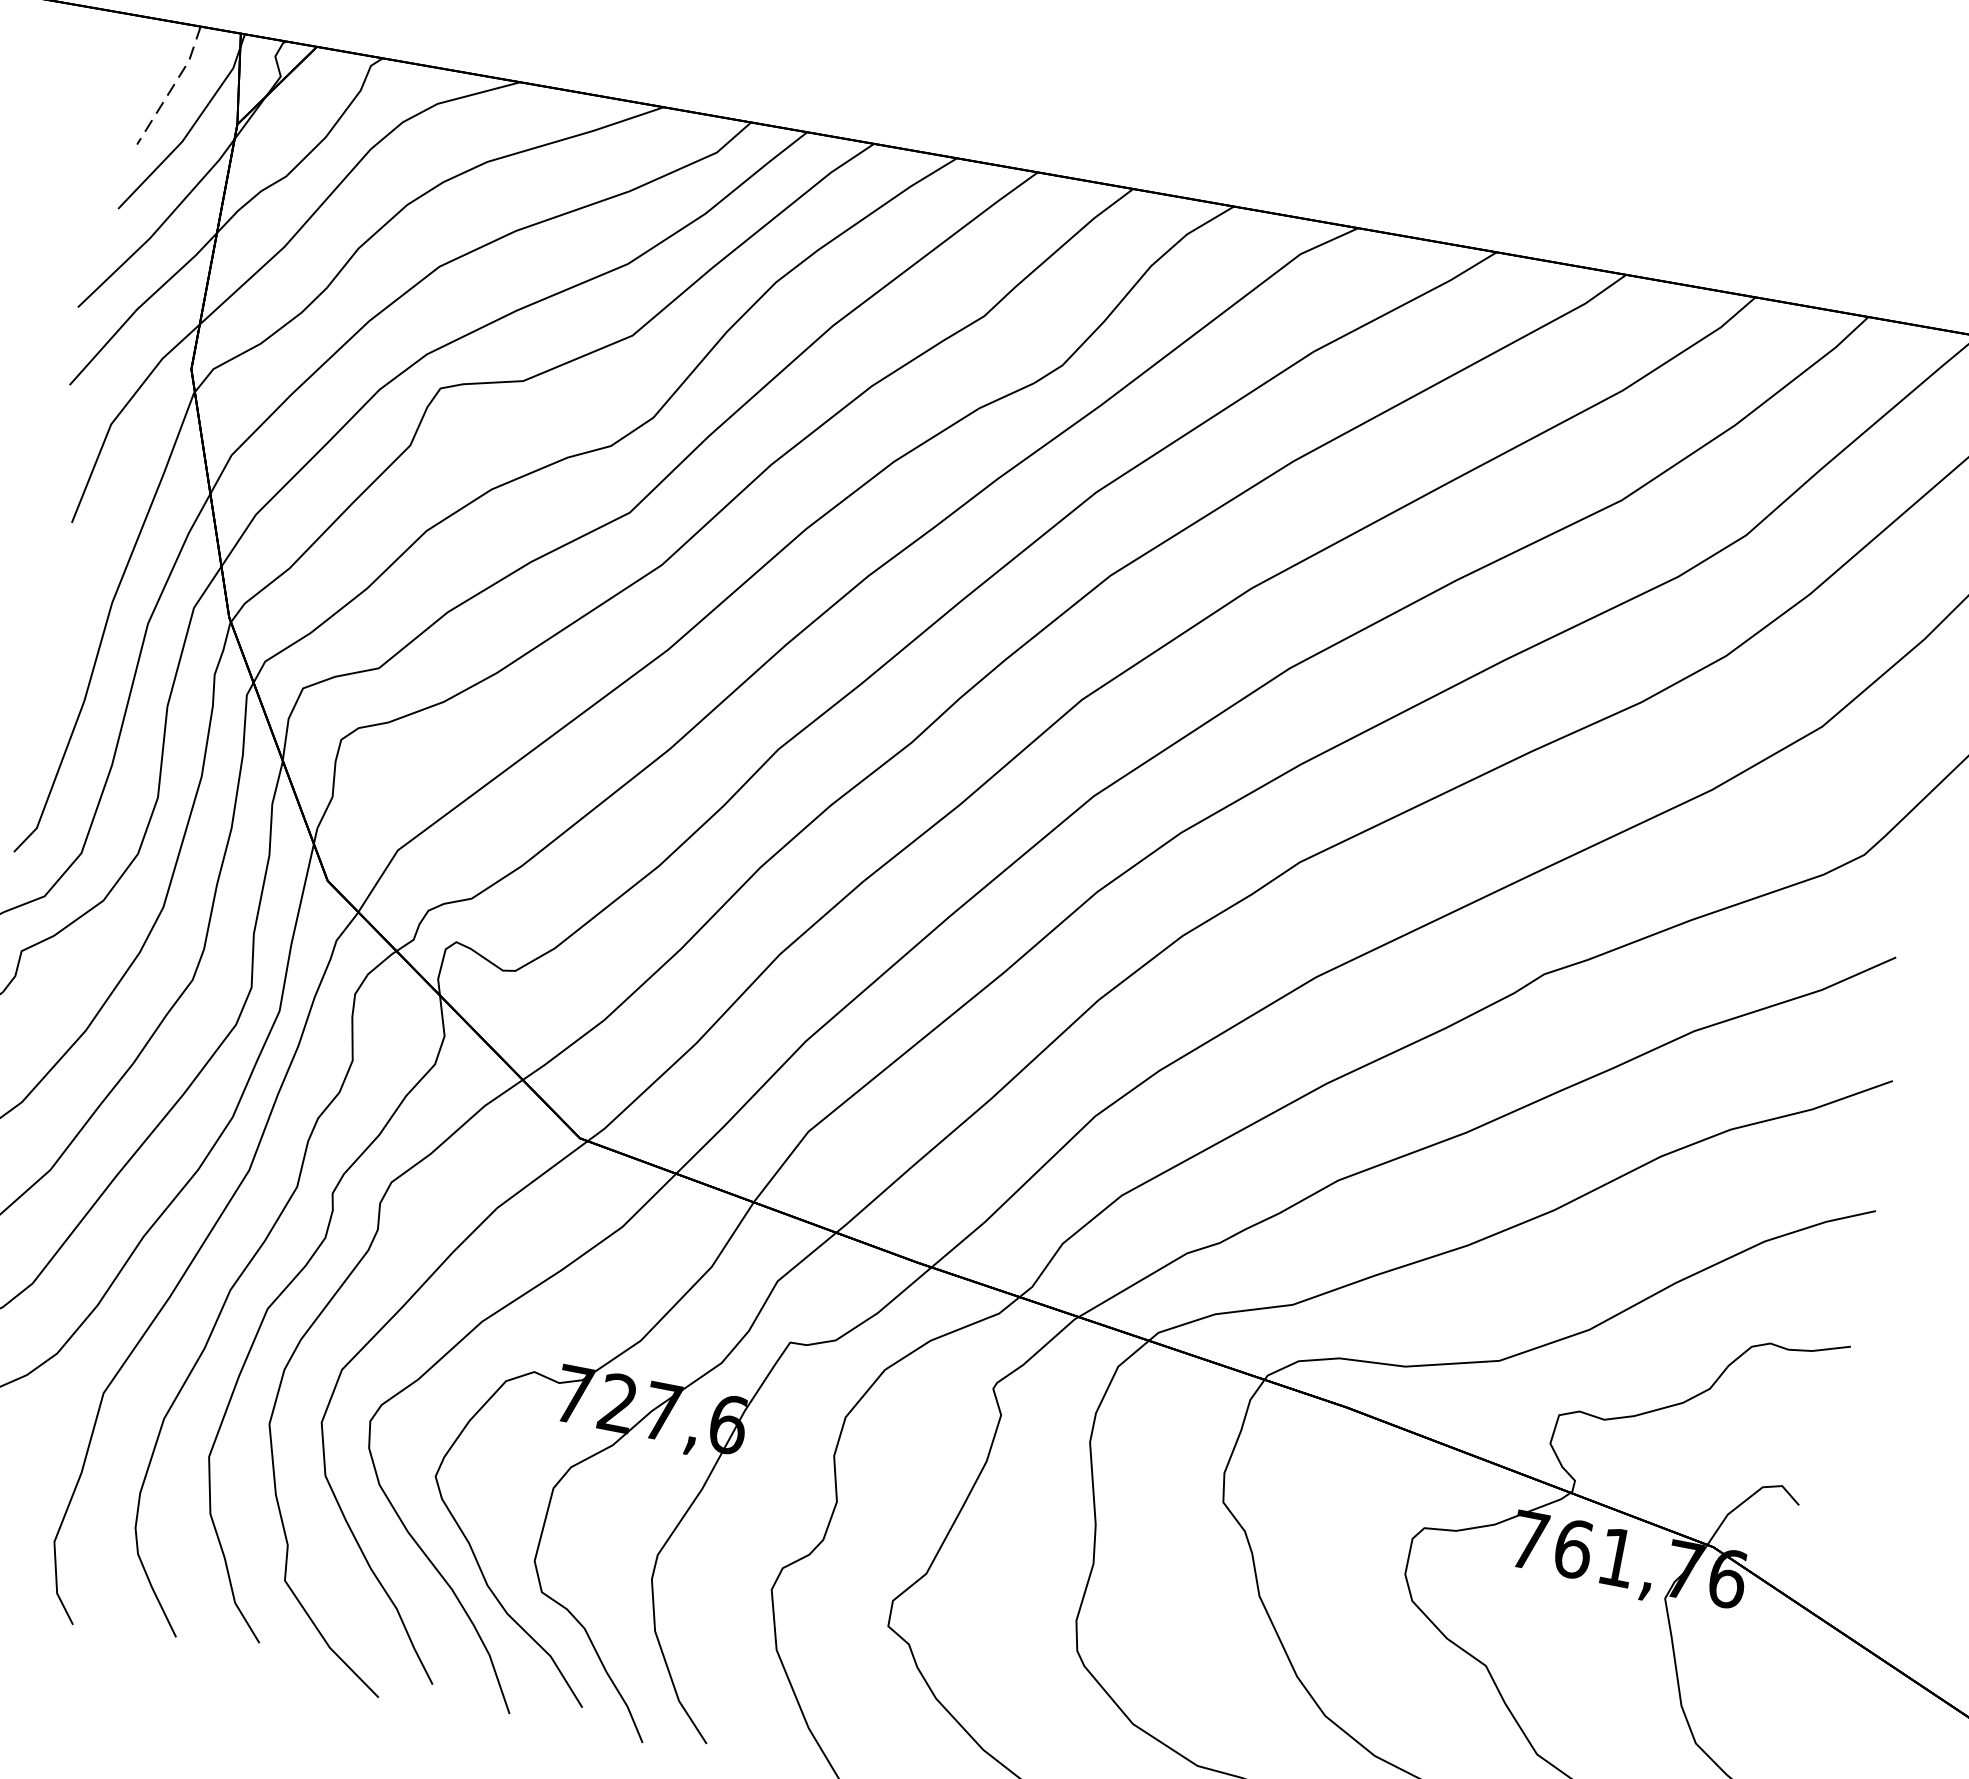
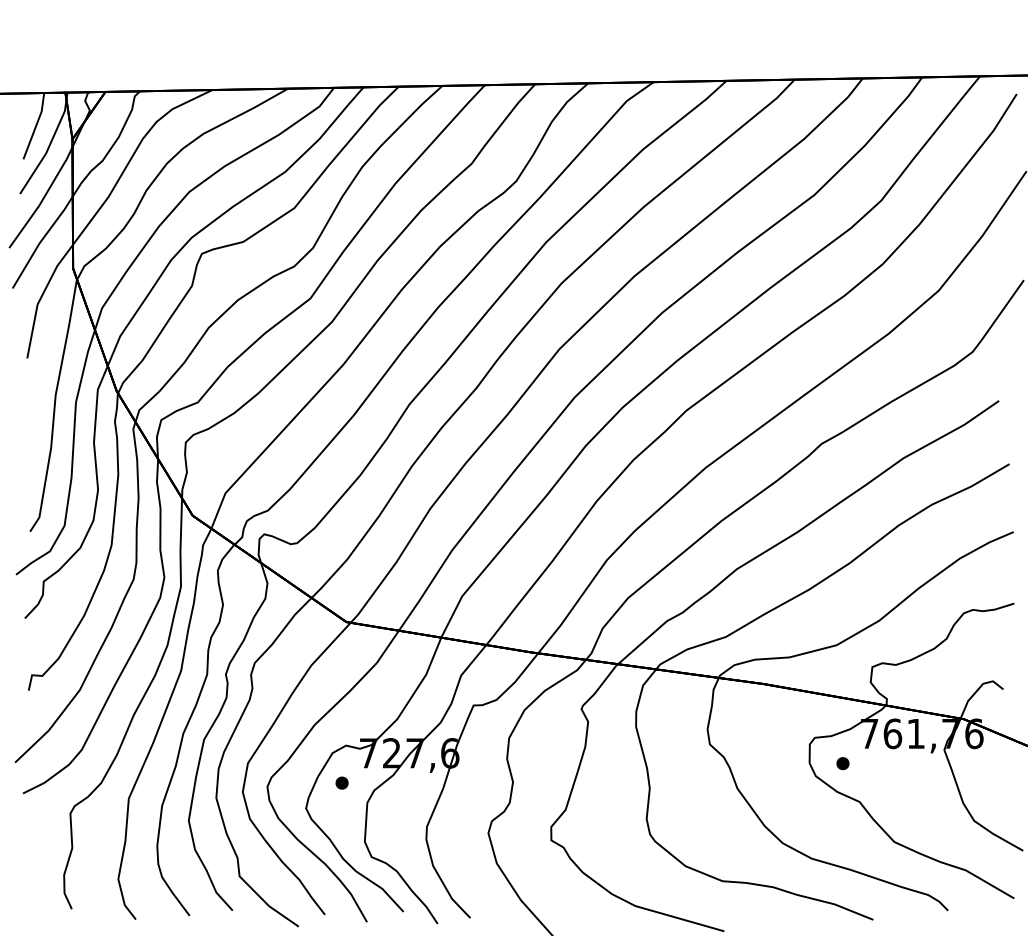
line: (173, 87) -> (36, 126), dashed -> solid
part: (512, 1440) -> (341, 782), added
part: (1467, 1586) -> (842, 763), added

